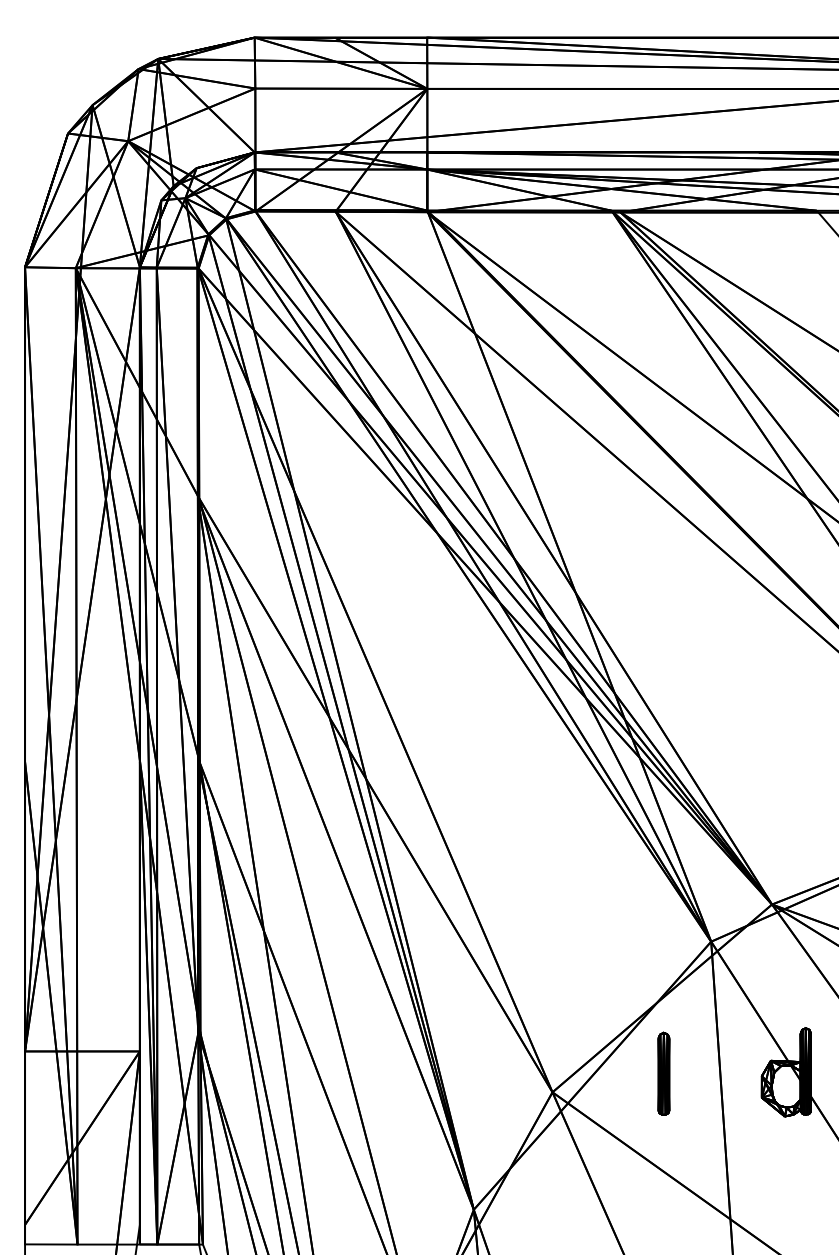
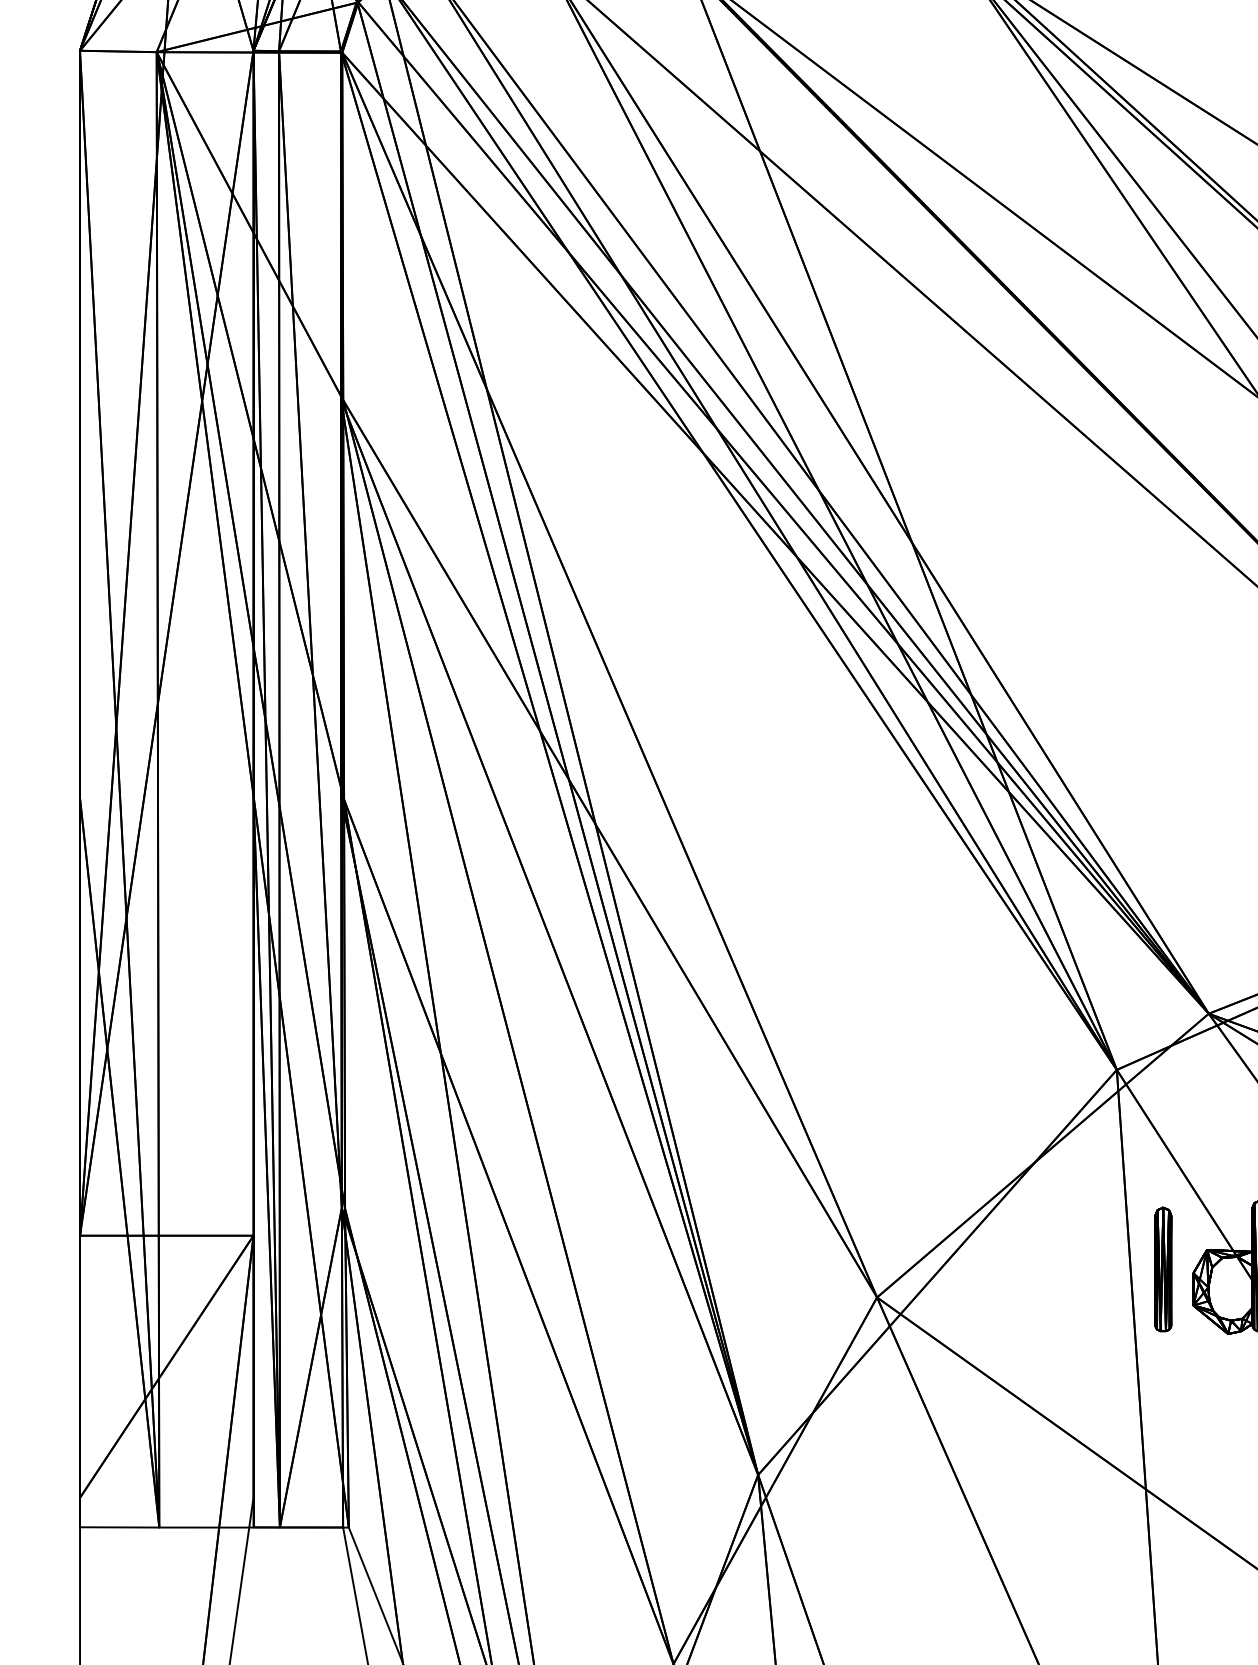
part: (663, 1073) -> (1162, 1269), moved

